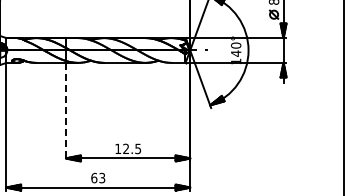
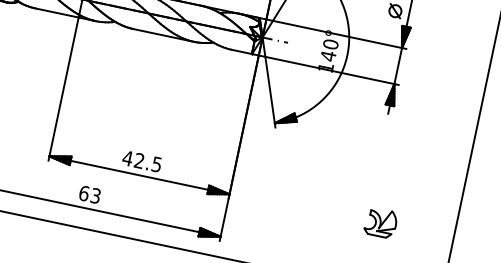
line: (66, 112) -> (63, 89), dashed -> solid
text: (117, 148) -> (126, 157), 12.5 -> 42.5
part: (294, 155) -> (381, 221), added

